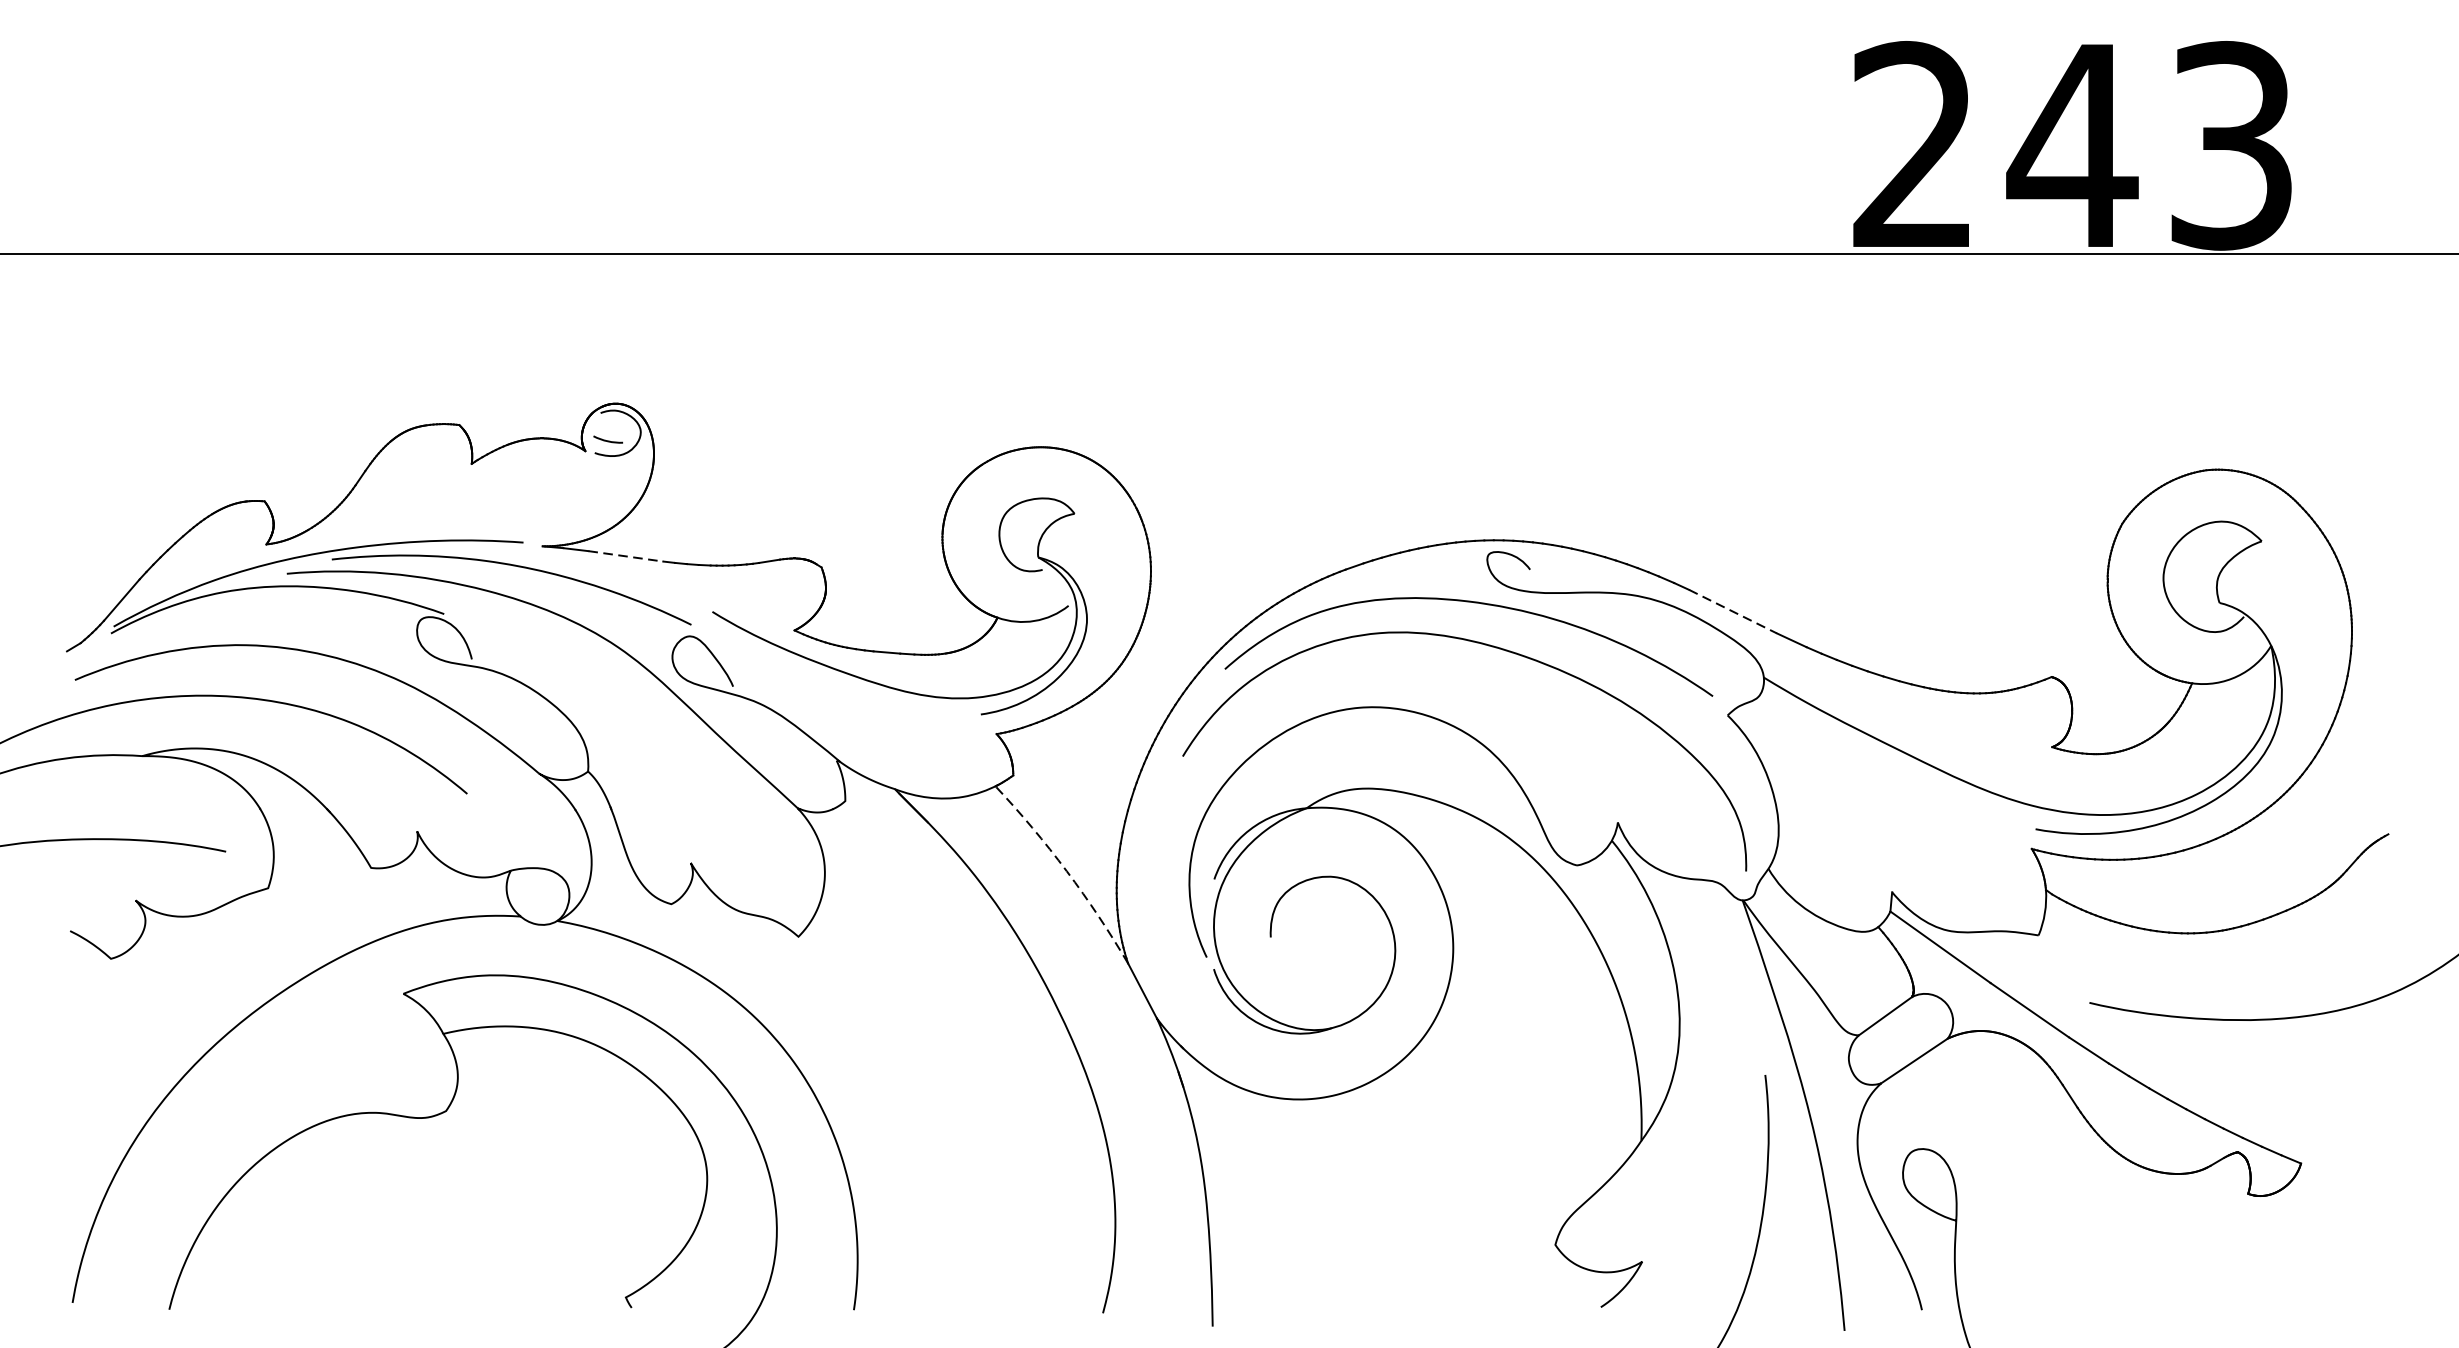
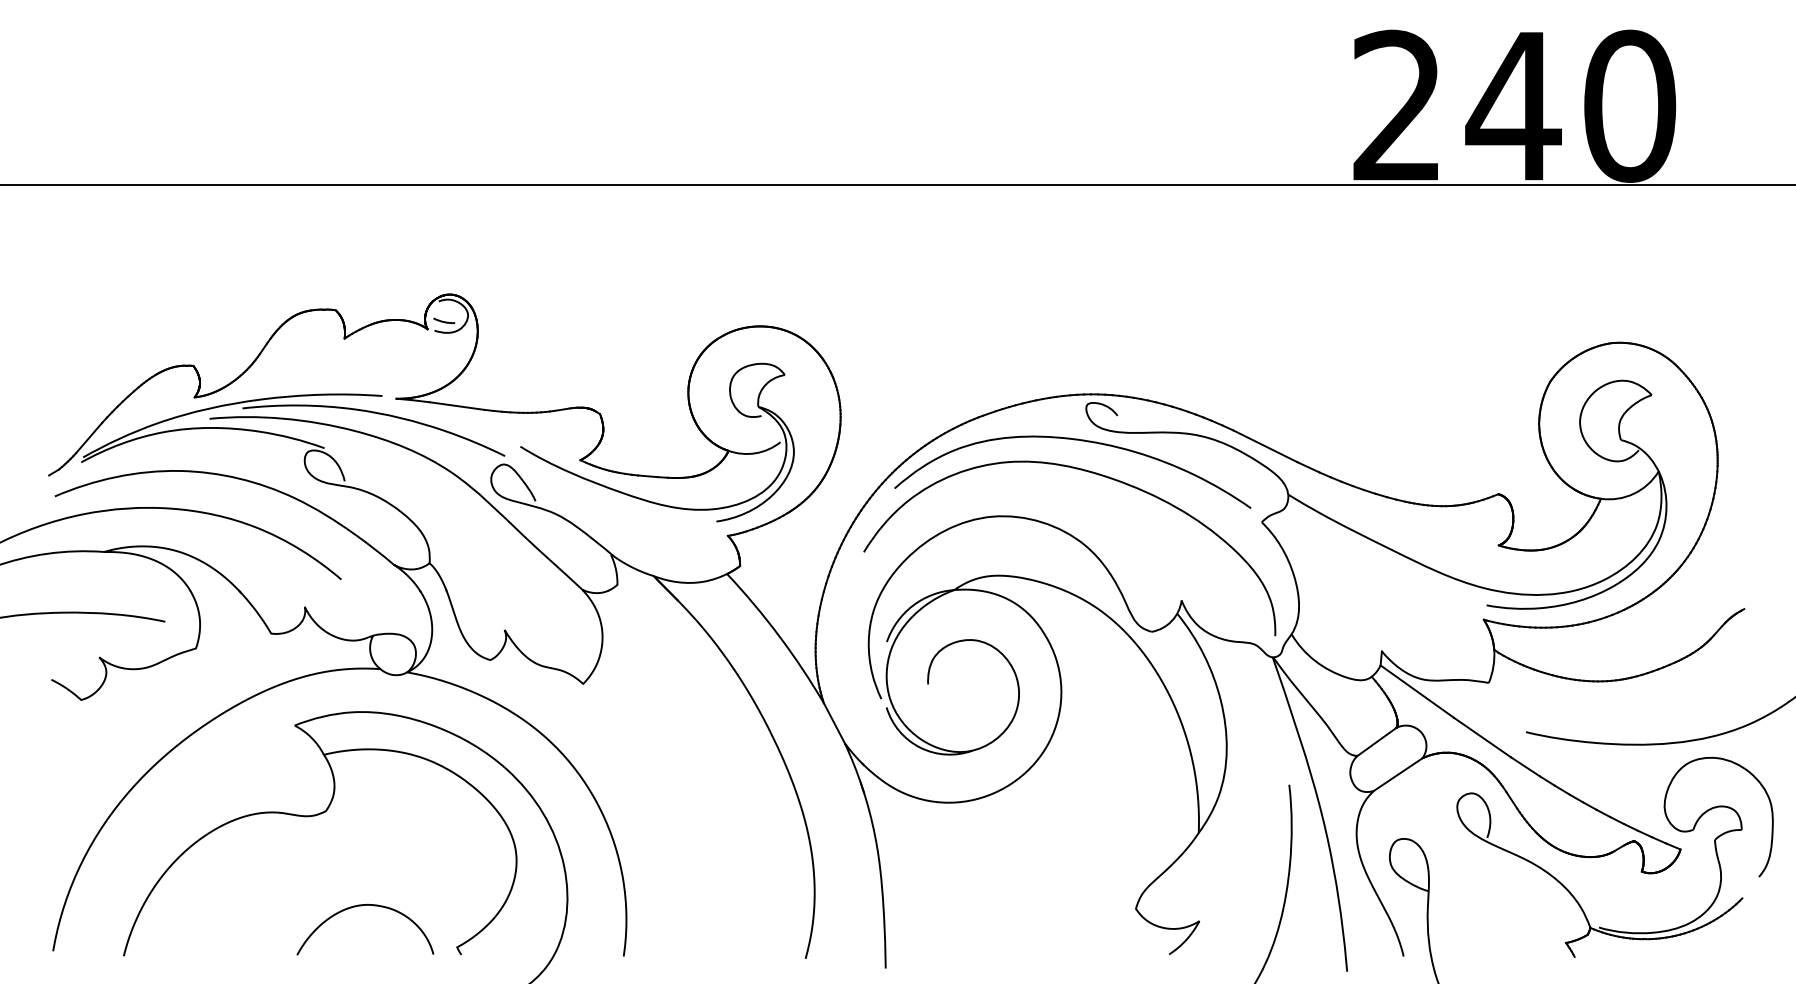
text: (2232, 144) -> (1630, 105), 243 -> 240
line: (626, 556) -> (457, 406), dashed -> solid
line: (1732, 611) -> (1265, 446), dashed -> solid
arc: (1067, 871) -> (779, 636), dashed -> solid
part: (2150, 1221) -> (1570, 891), added
curve: (494, 1241) -> (361, 906), added

